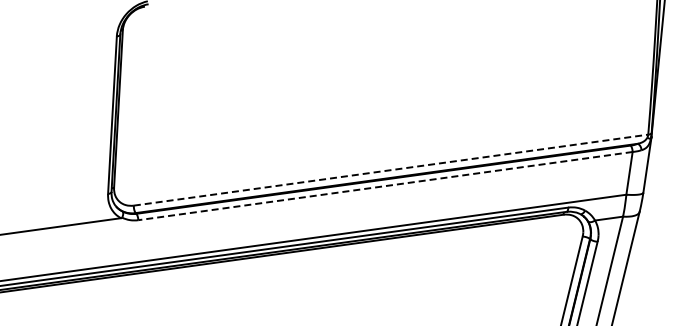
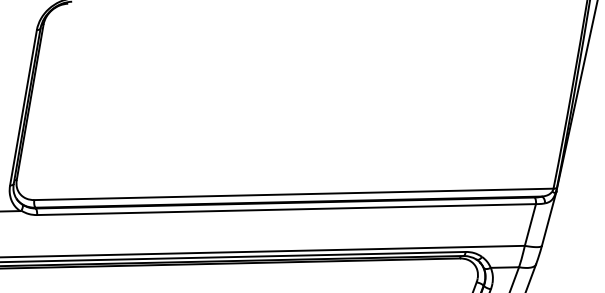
line: (391, 170) -> (294, 194), dashed -> solid
line: (385, 186) -> (286, 209), dashed -> solid

